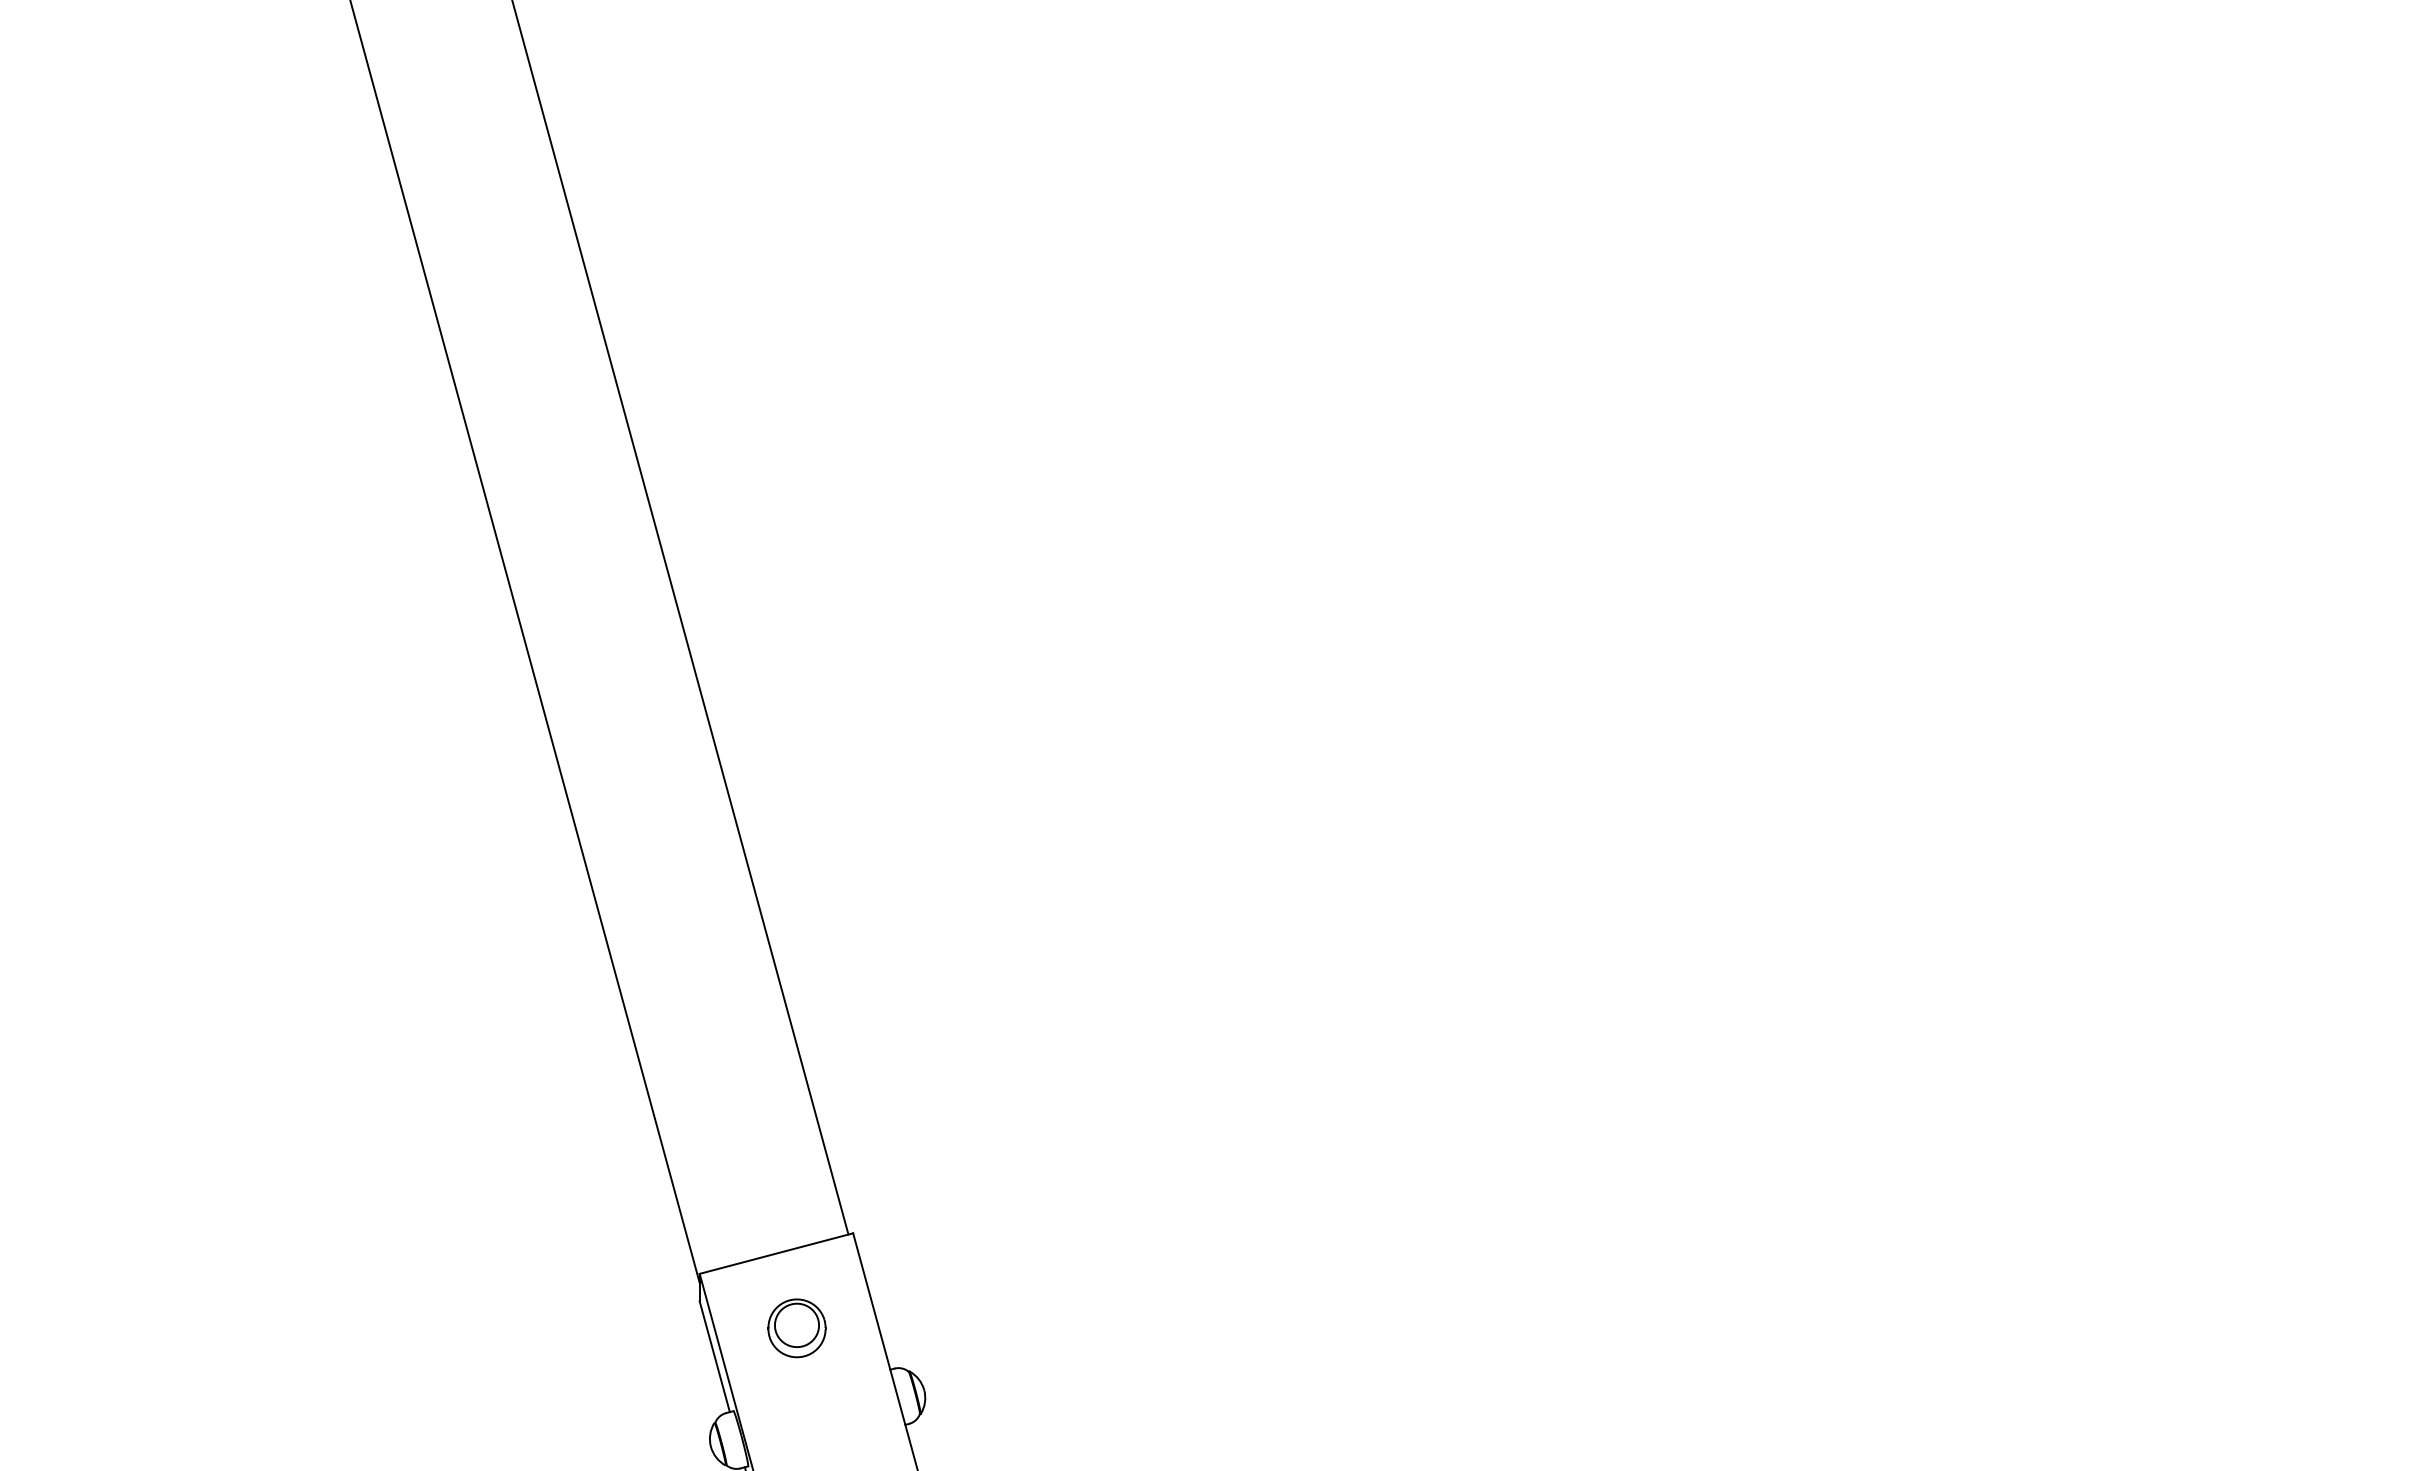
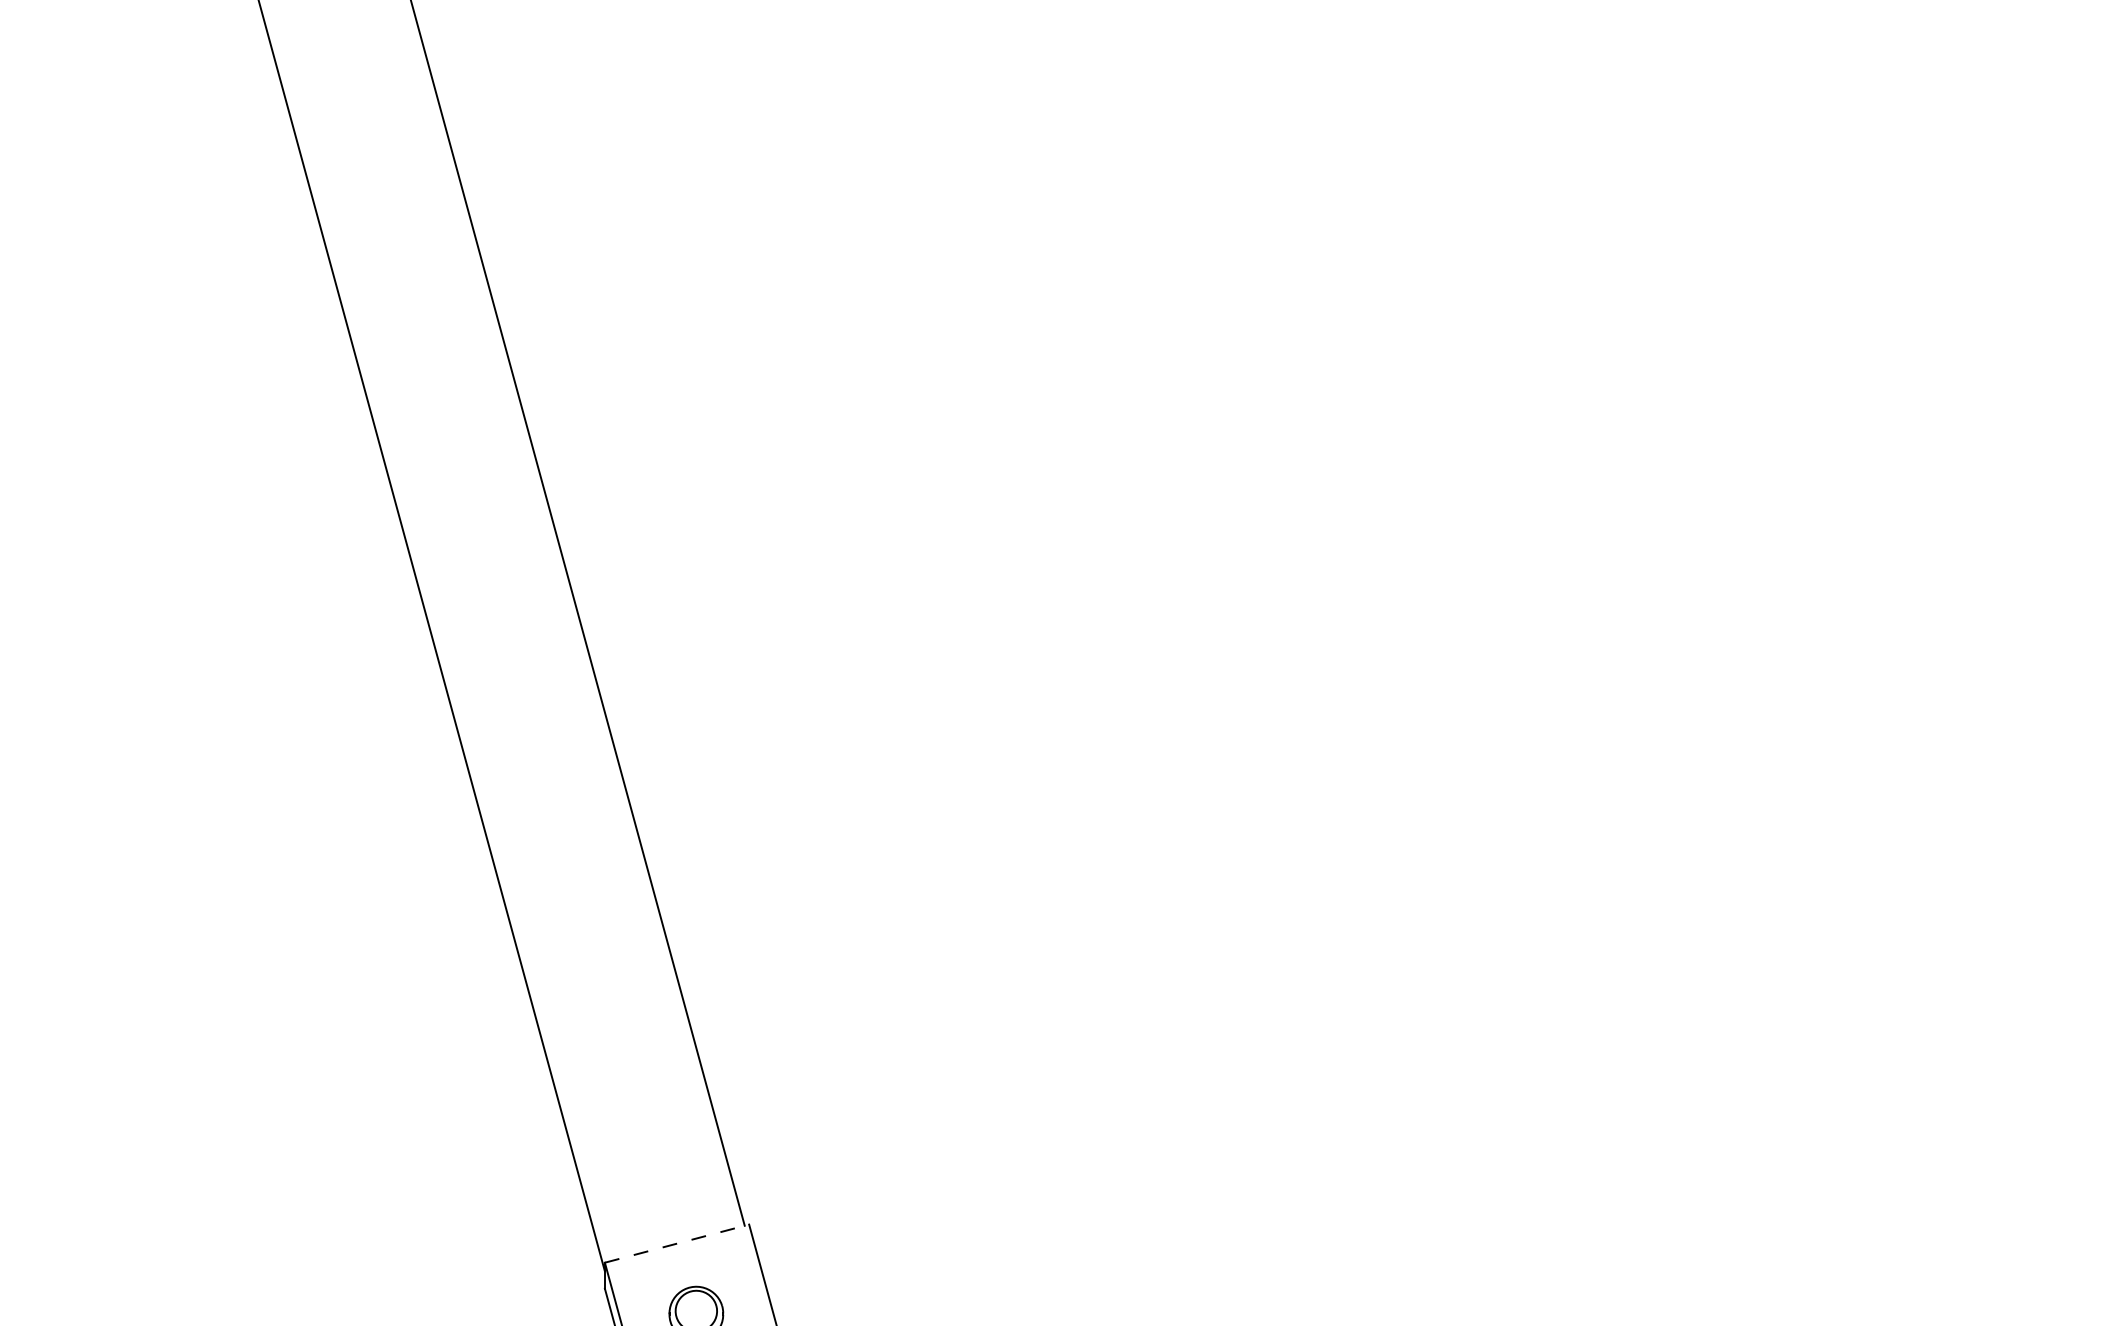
line: (776, 1253) -> (677, 1243), solid -> dashed

